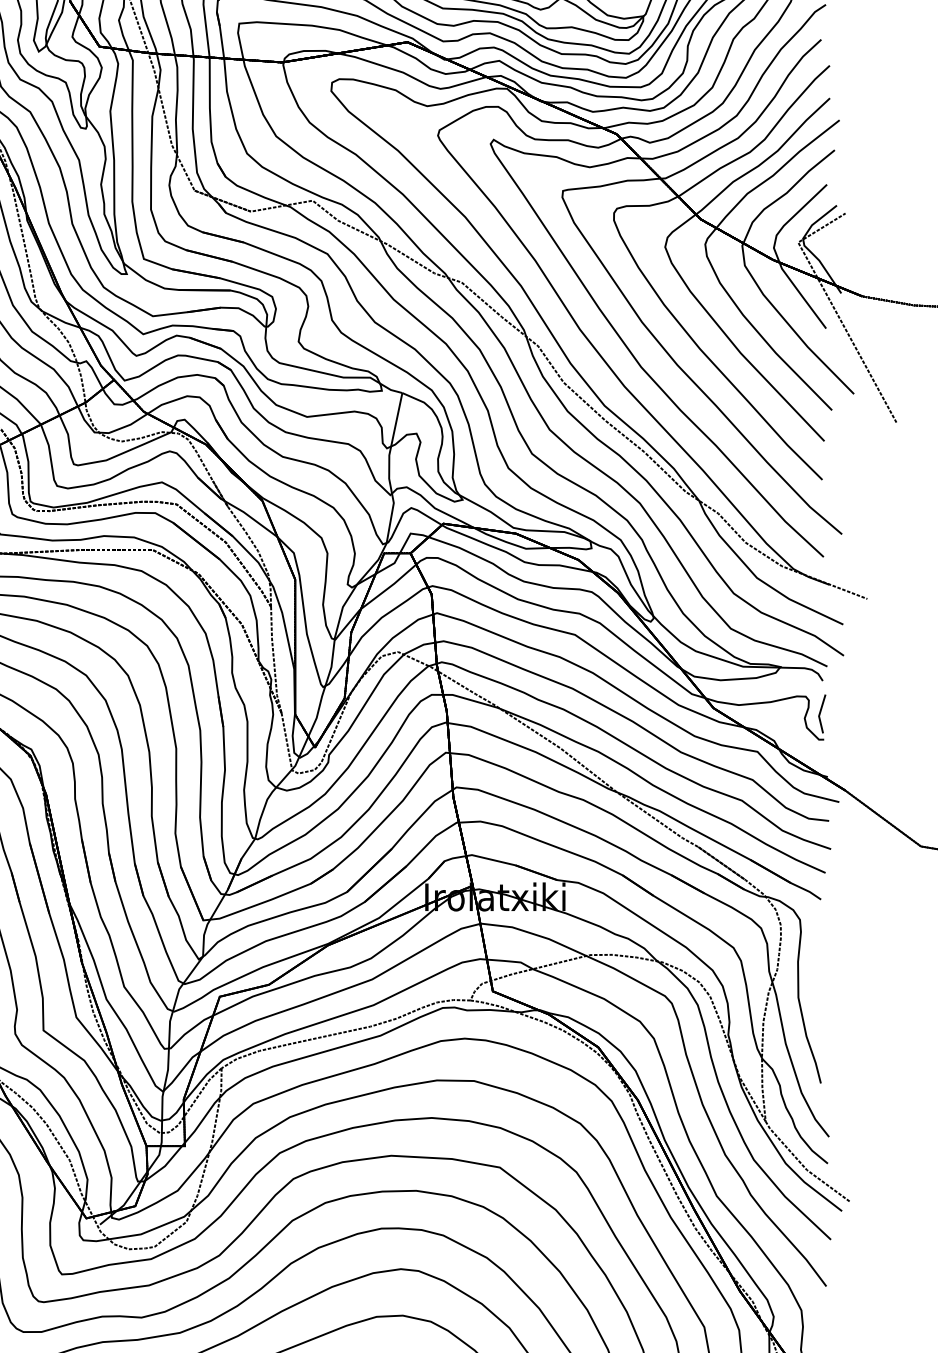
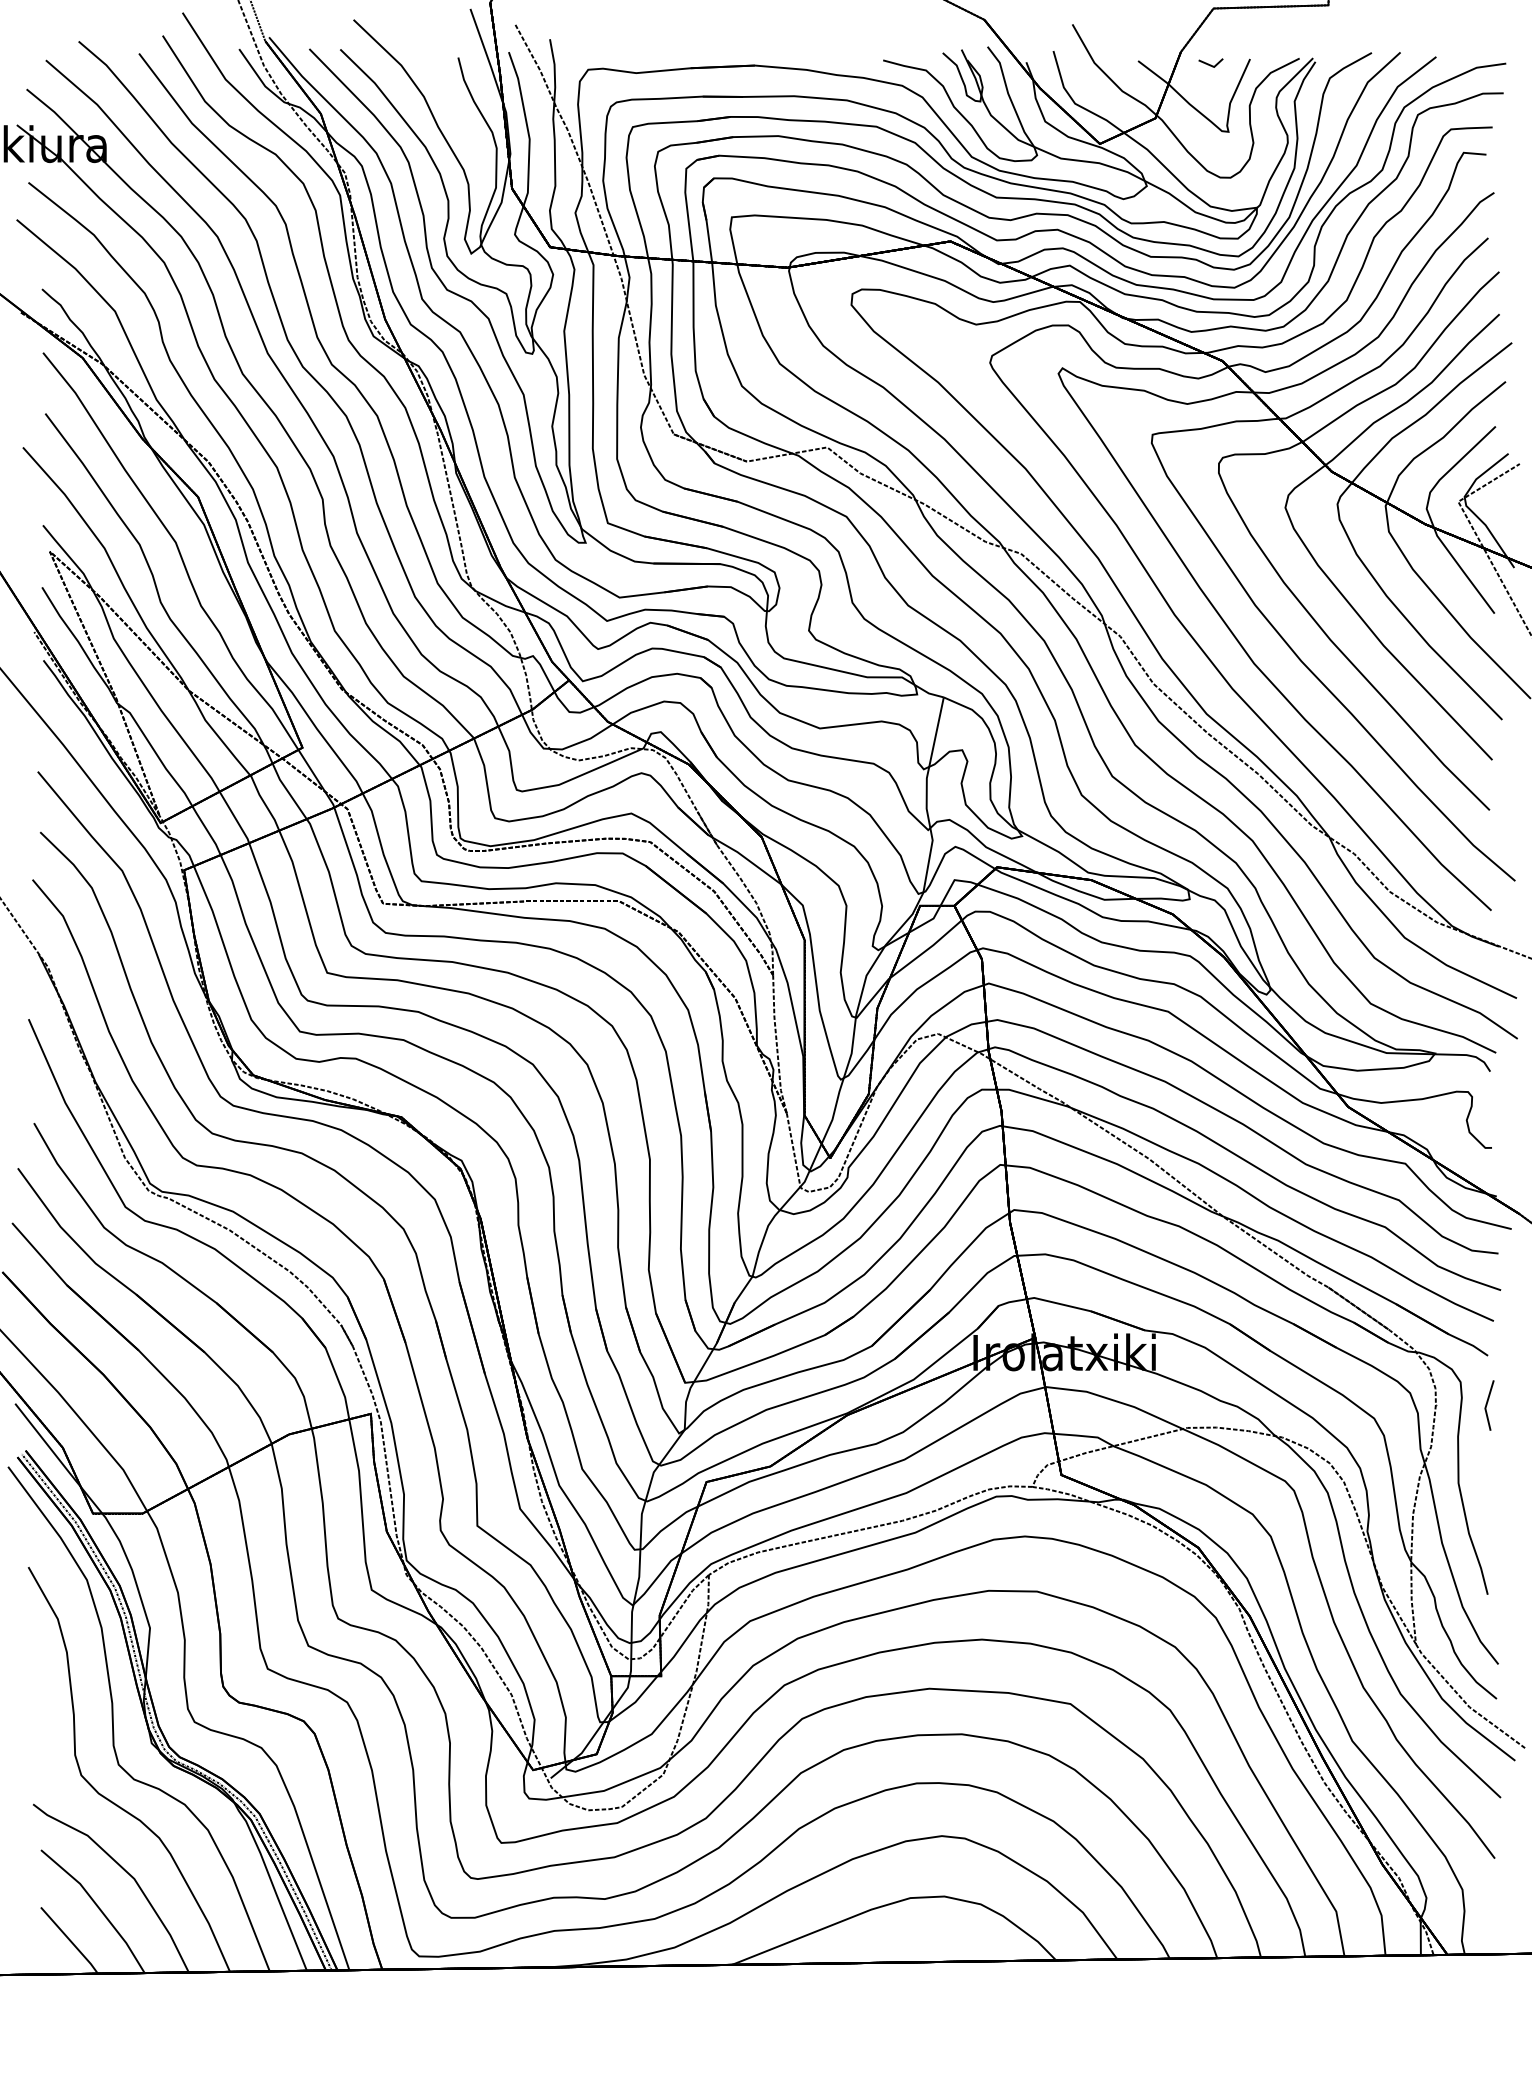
line: (820, 713) -> (1487, 1405), moved

